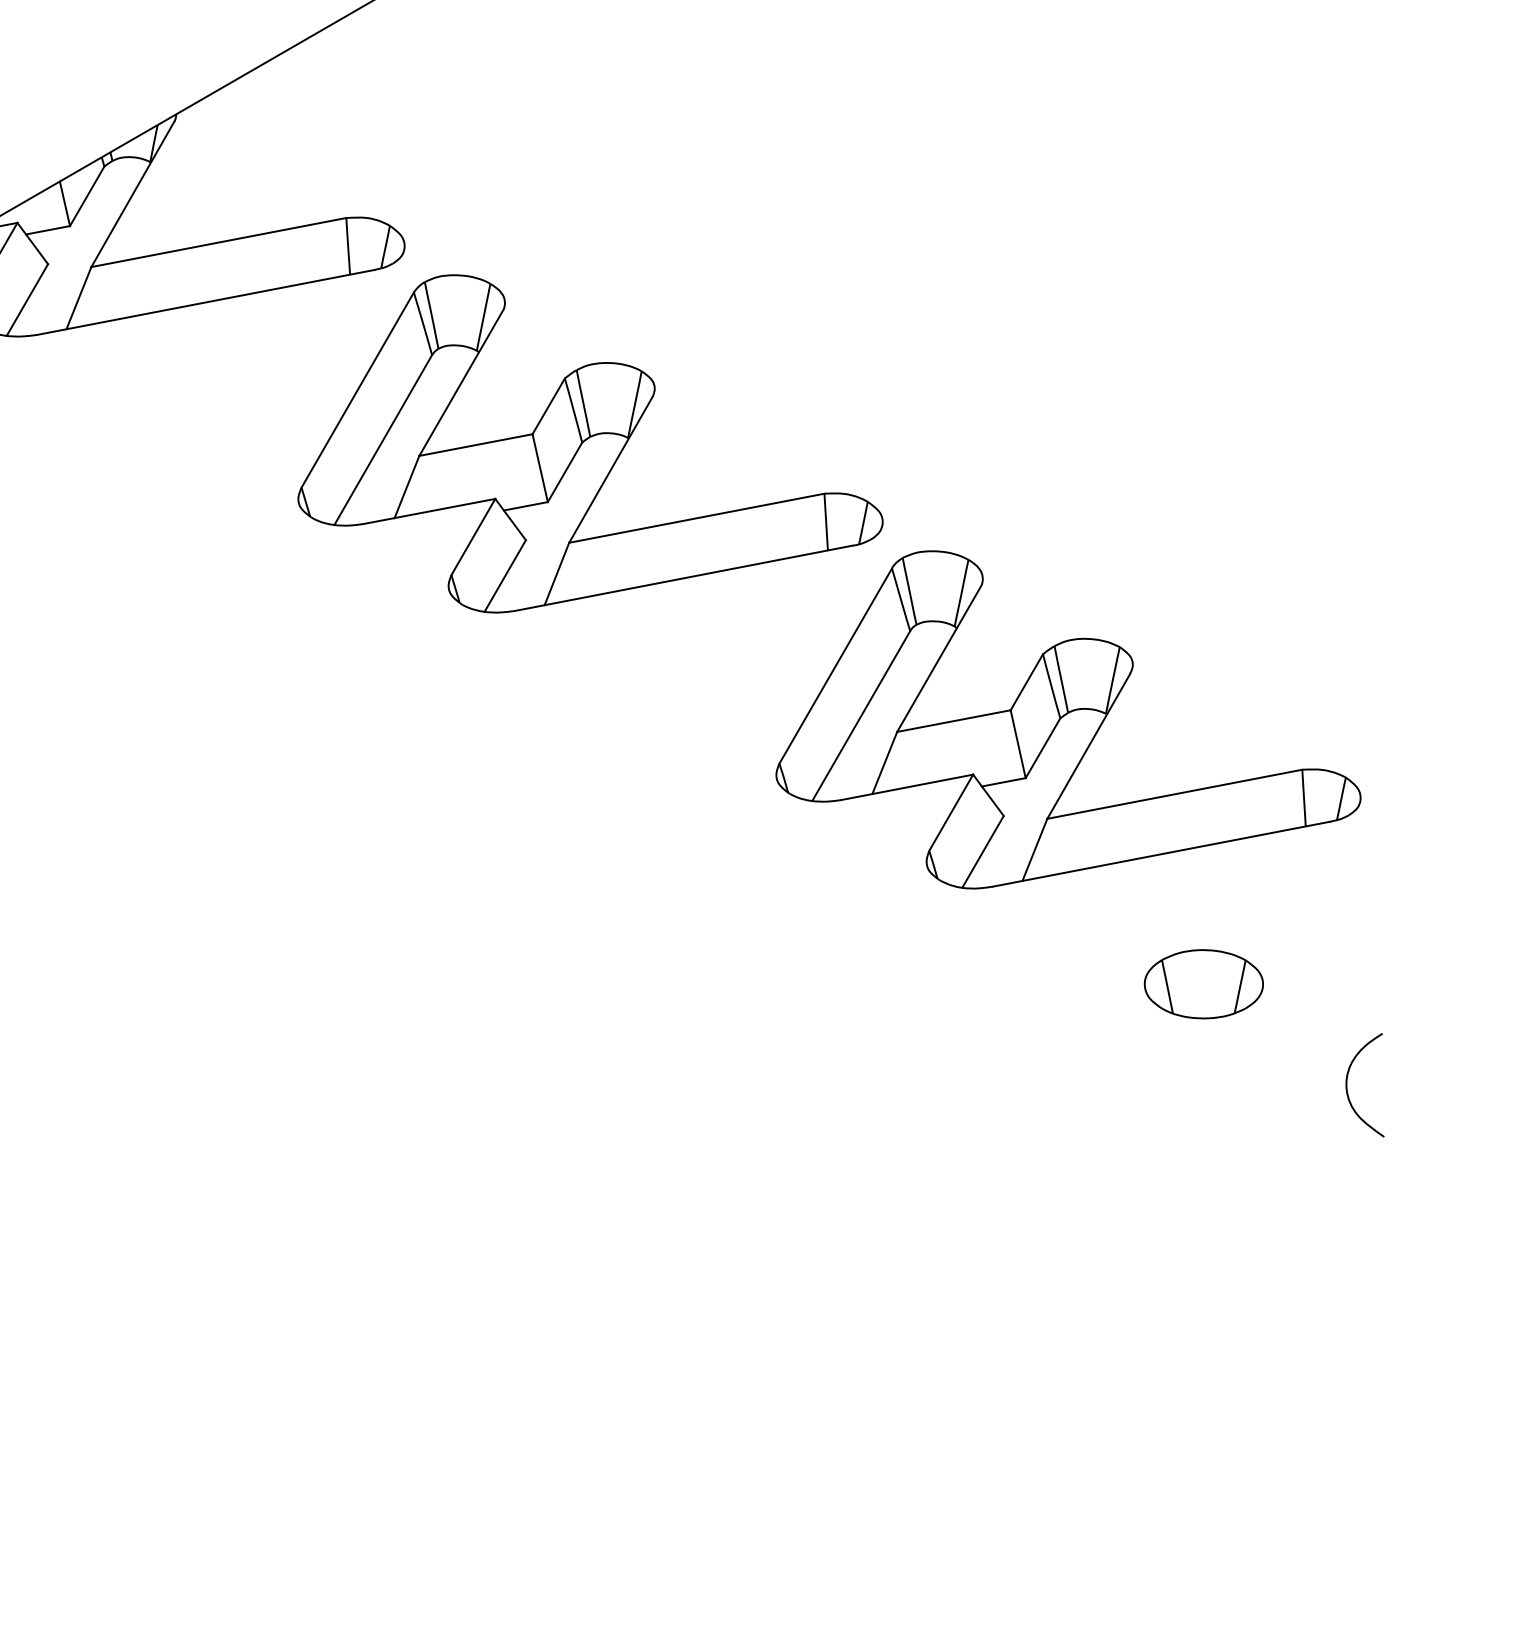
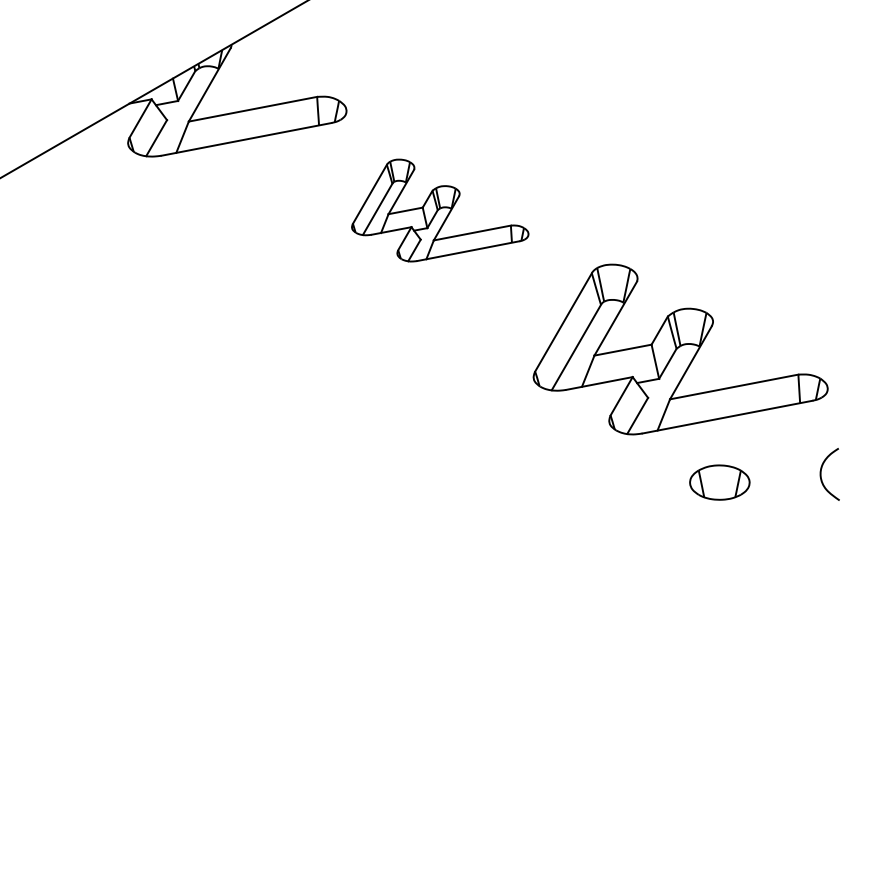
part: (591, 443) -> (440, 210), size x0.6
part: (1203, 984) -> (719, 482), moved
curve: (1348, 1085) -> (821, 474), moved

